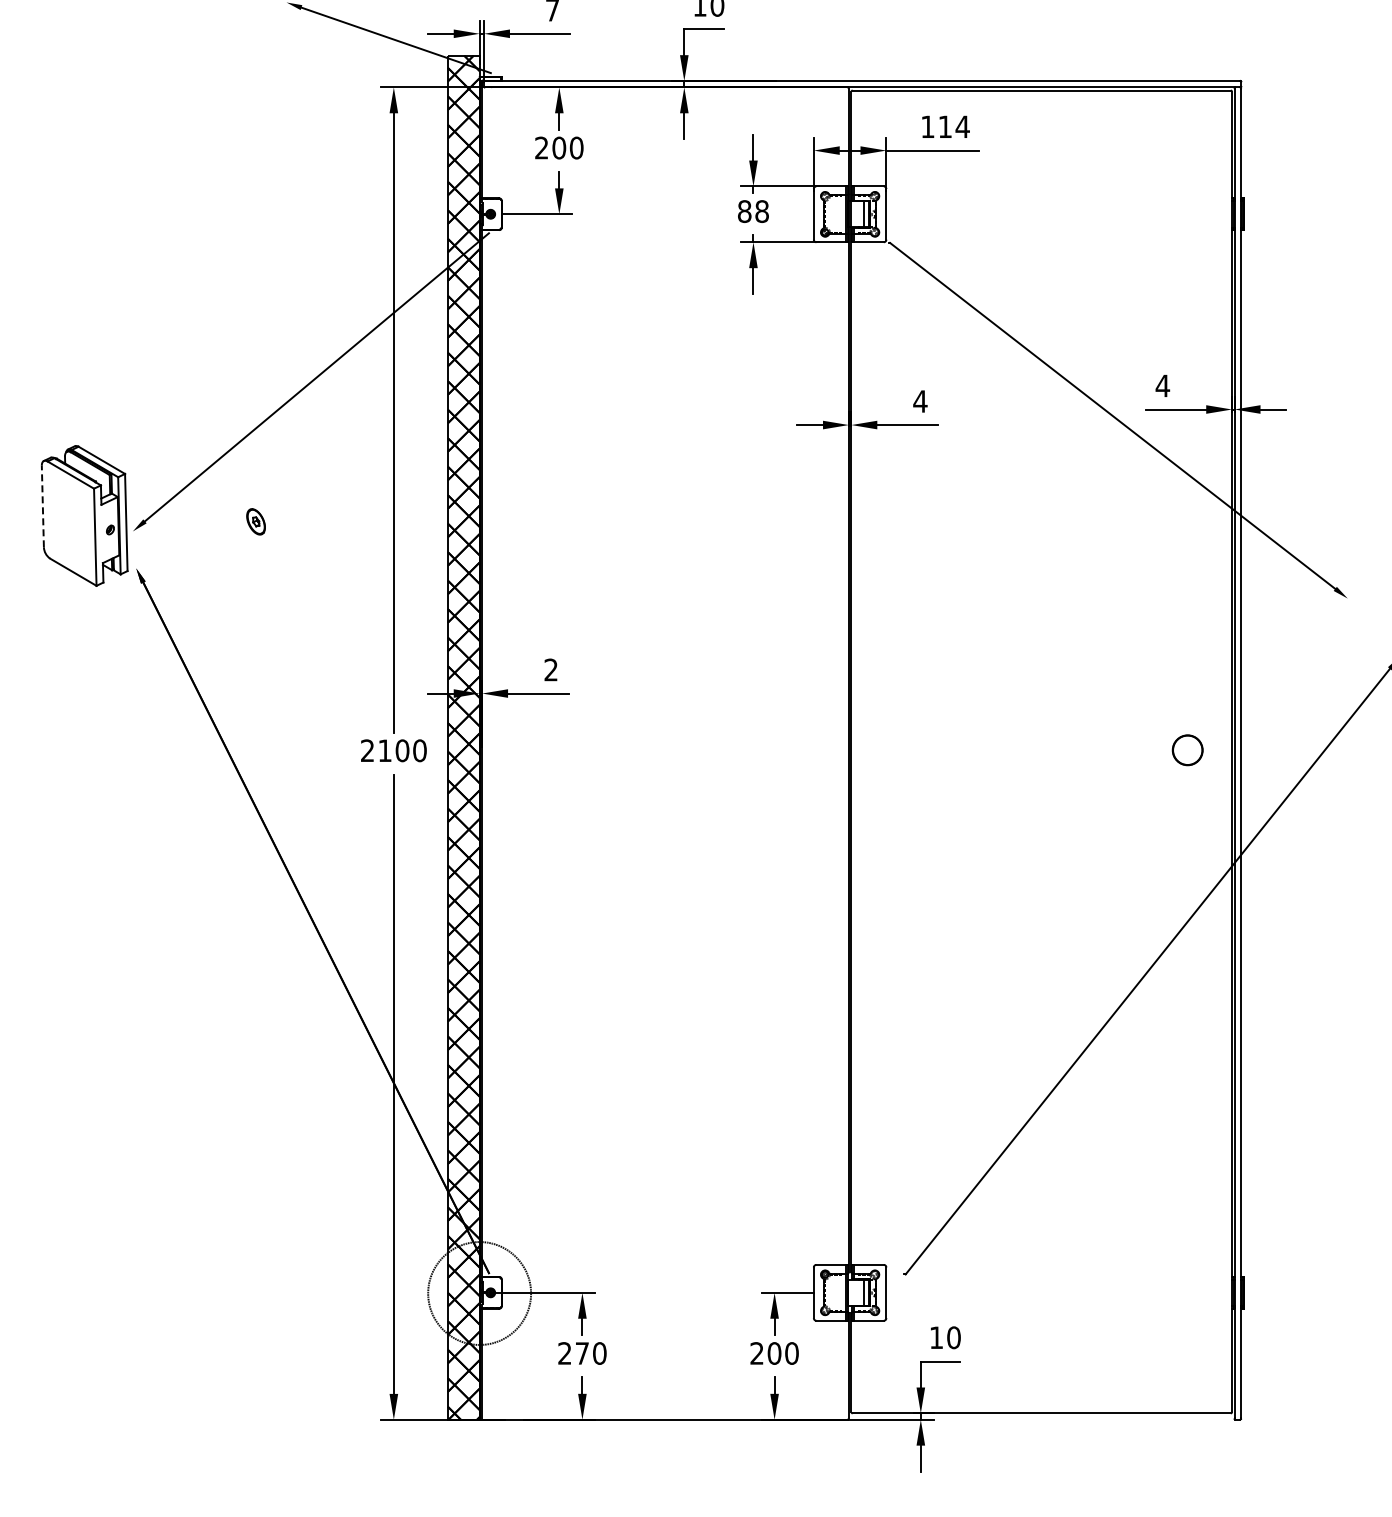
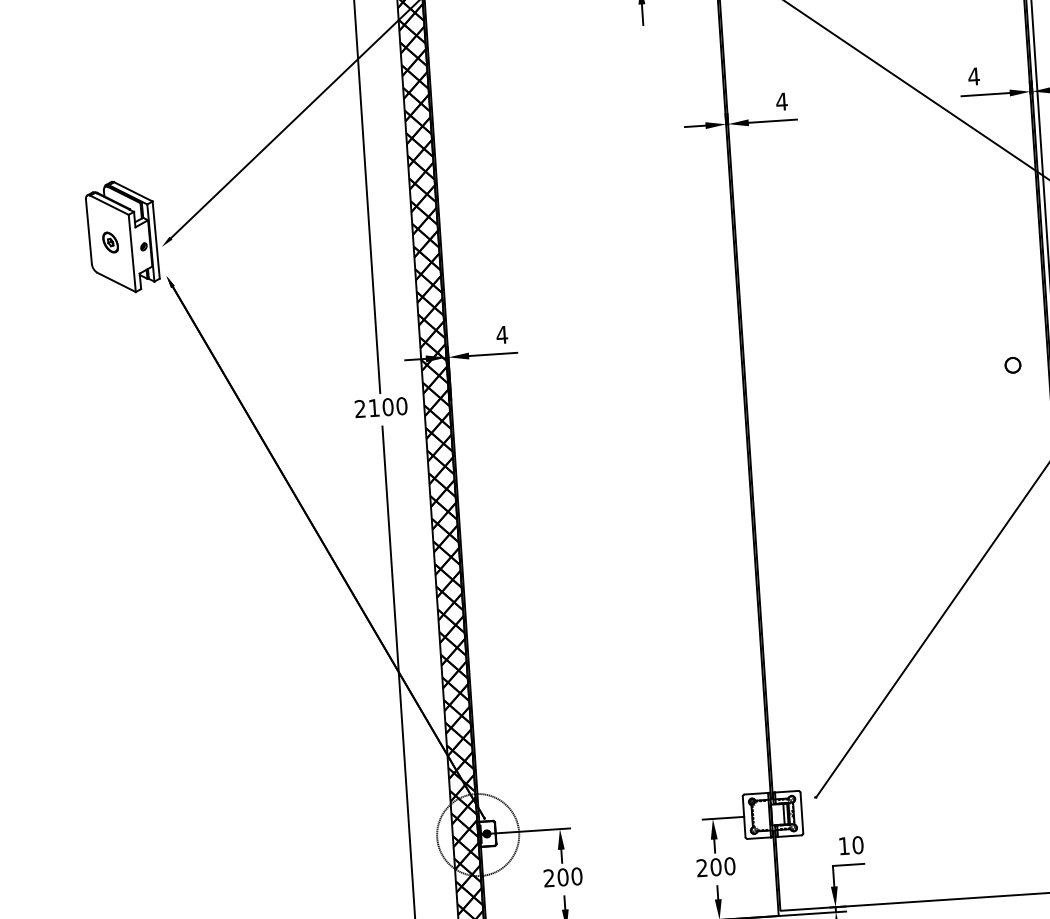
line: (42, 506) -> (88, 231), dashed -> solid
part: (255, 521) -> (110, 242), moved
text: (550, 669) -> (501, 334), 2 -> 4
circle: (1187, 750) -> (1012, 365), size x0.62
text: (582, 1353) -> (563, 877), 270 -> 200

